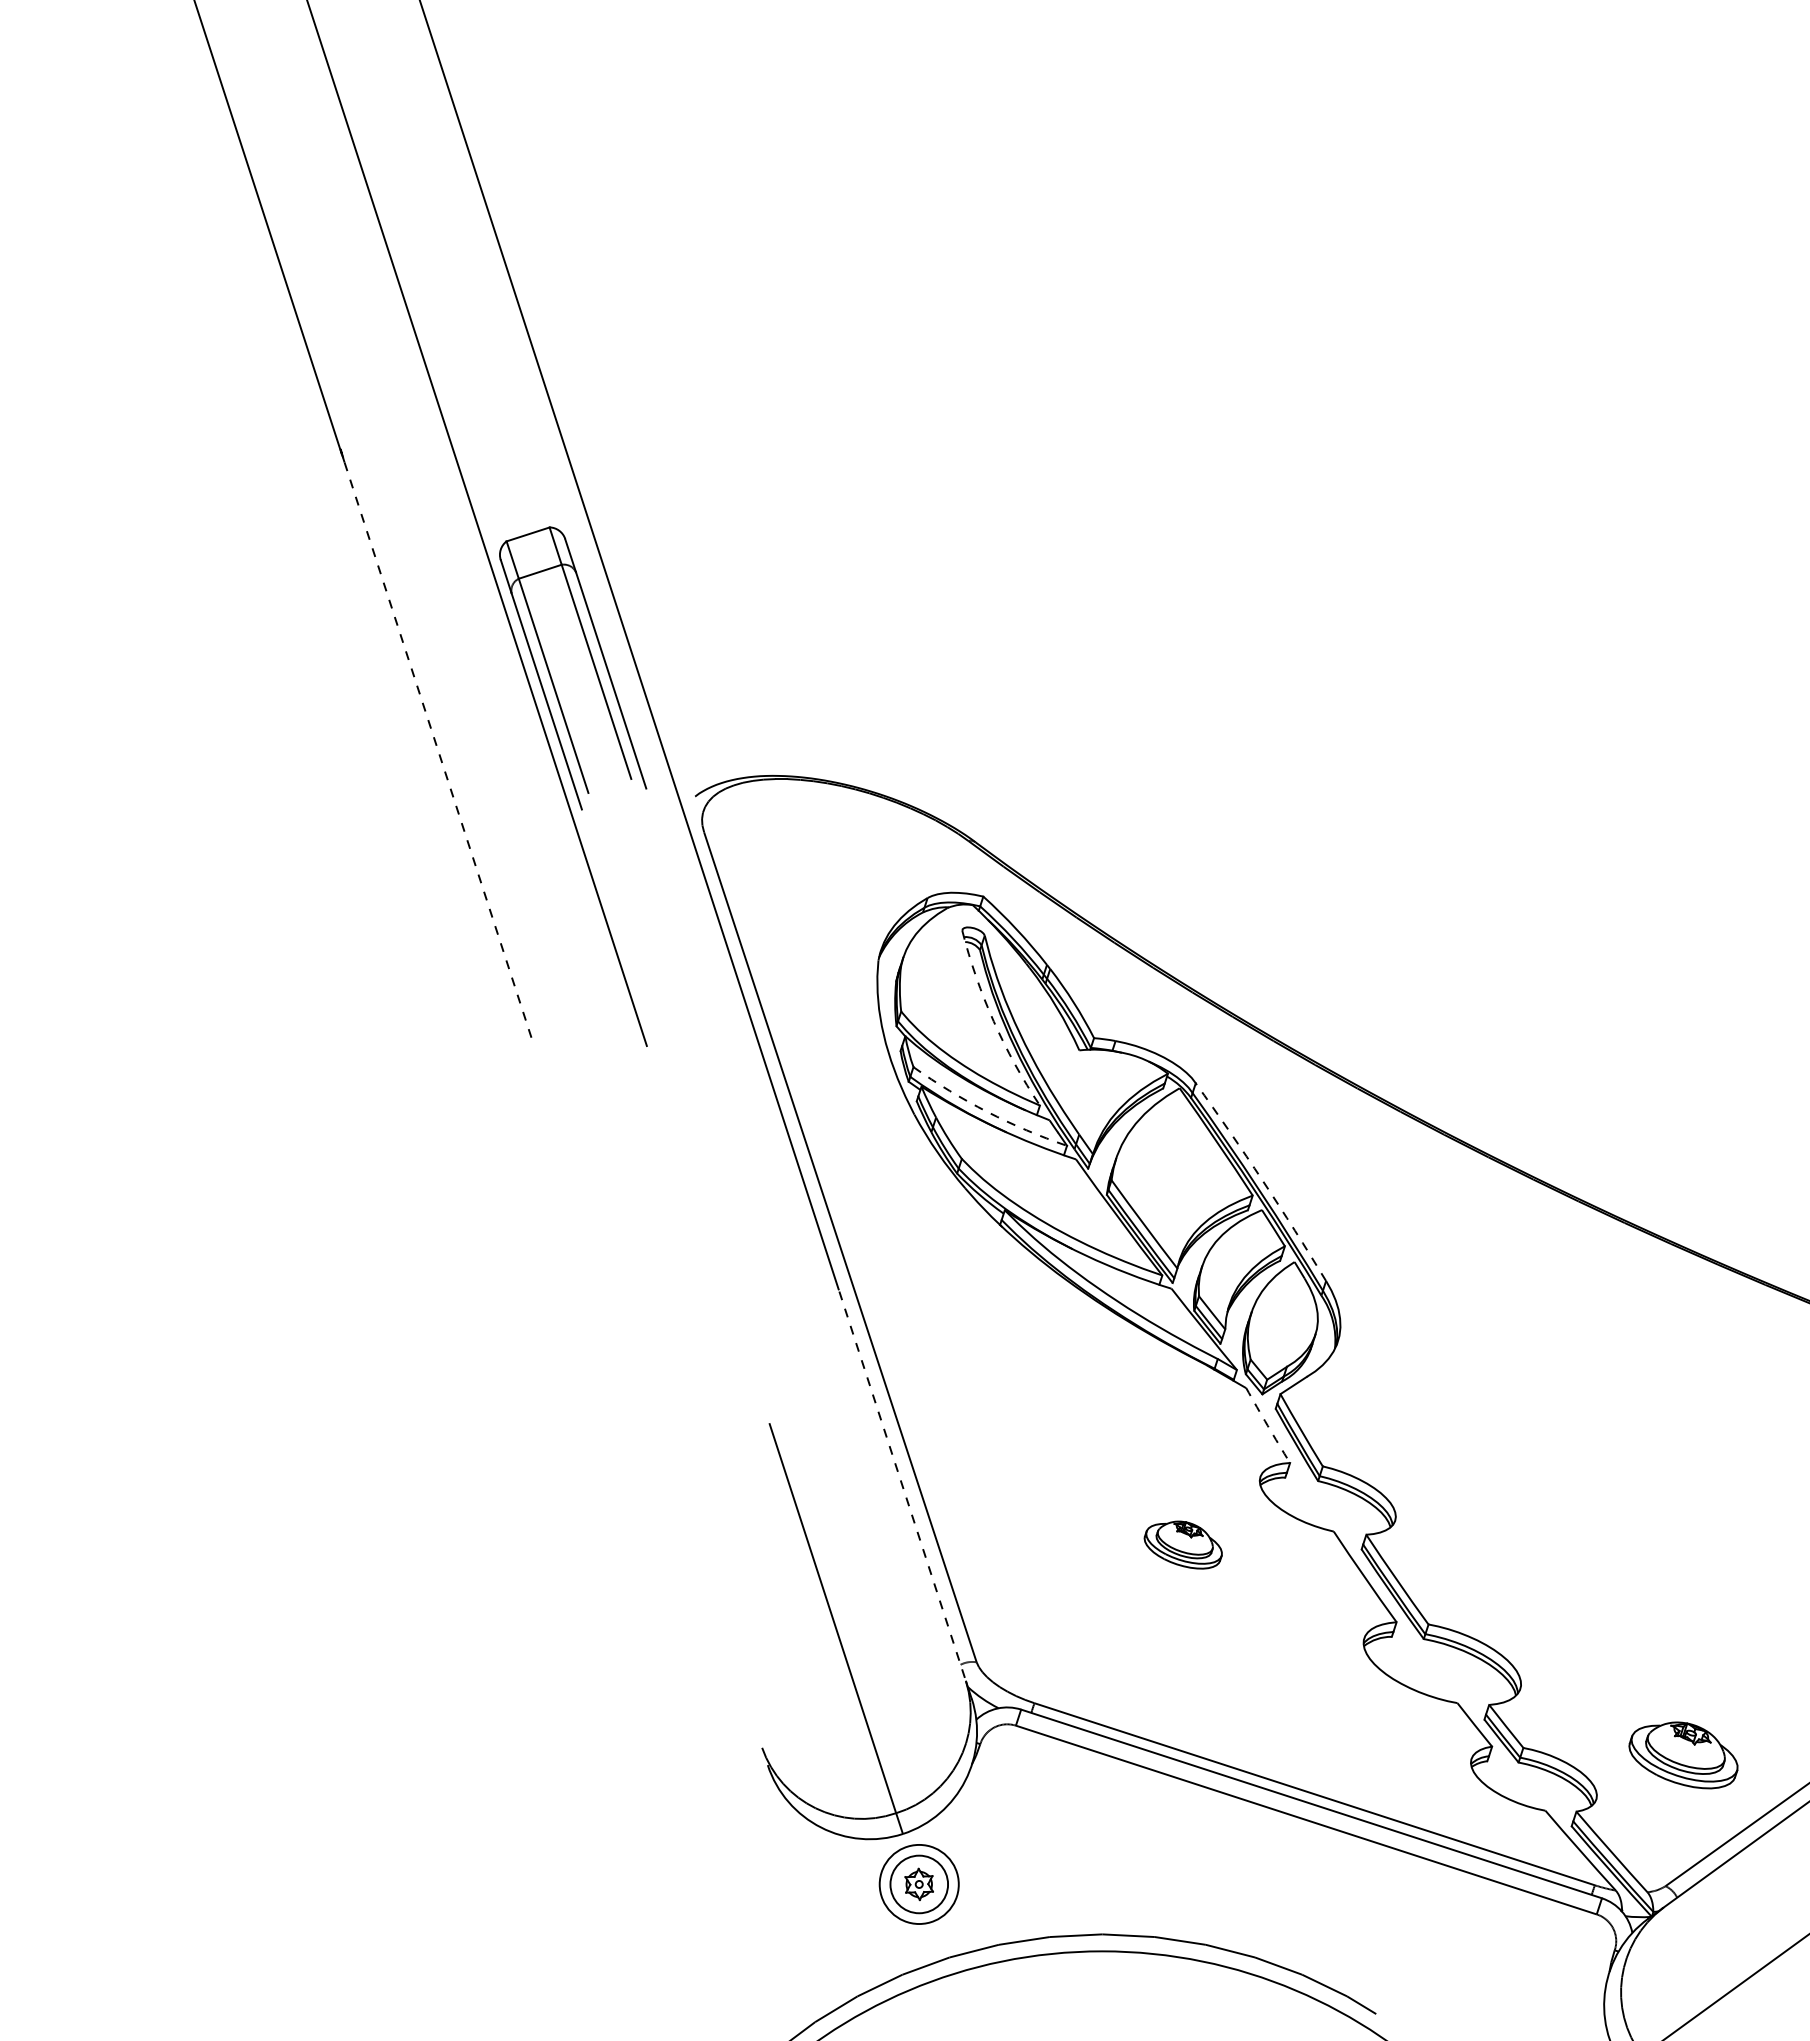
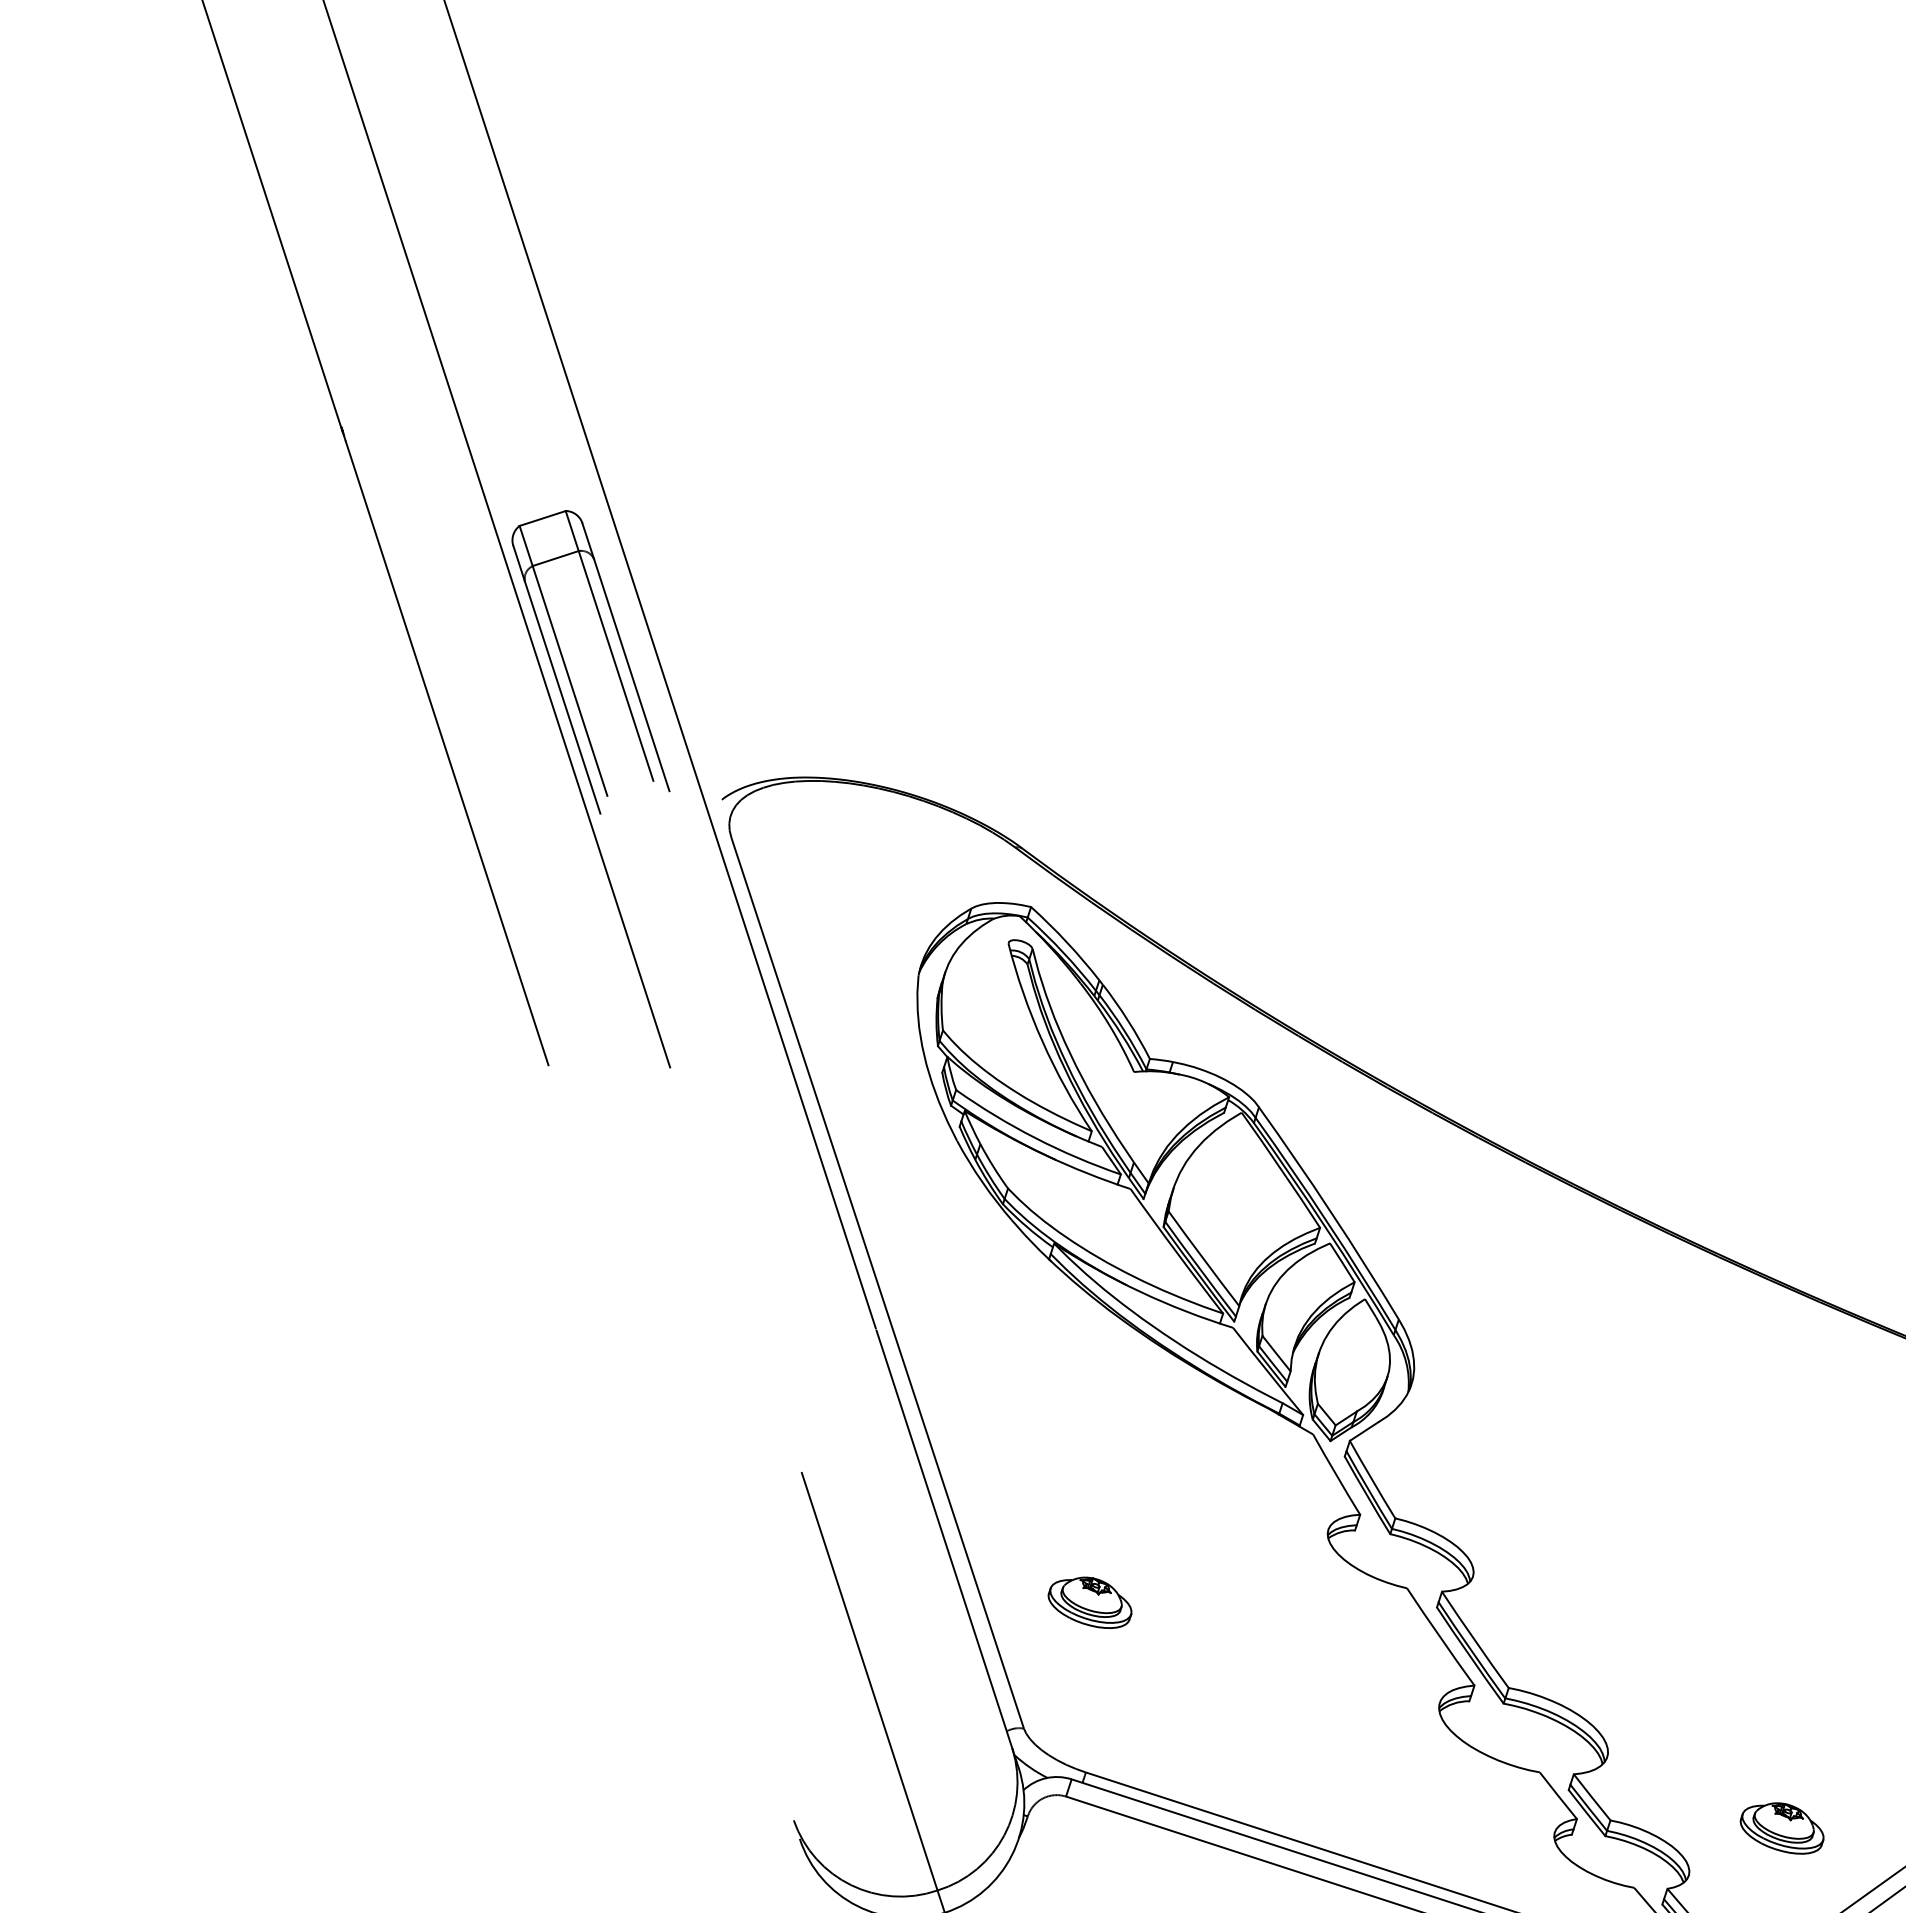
line: (439, 753) -> (447, 753), dashed -> solid
arc: (993, 1021) -> (1041, 1041), dashed -> solid
arc: (987, 1111) -> (1035, 1137), dashed -> solid
arc: (1262, 1180) -> (1330, 1211), dashed -> solid
arc: (1267, 1425) -> (1335, 1474), dashed -> solid
line: (902, 1487) -> (944, 1541), dashed -> solid
part: (1182, 1544) -> (1089, 1602), moved
part: (1682, 1755) -> (1781, 1828), size x0.71

